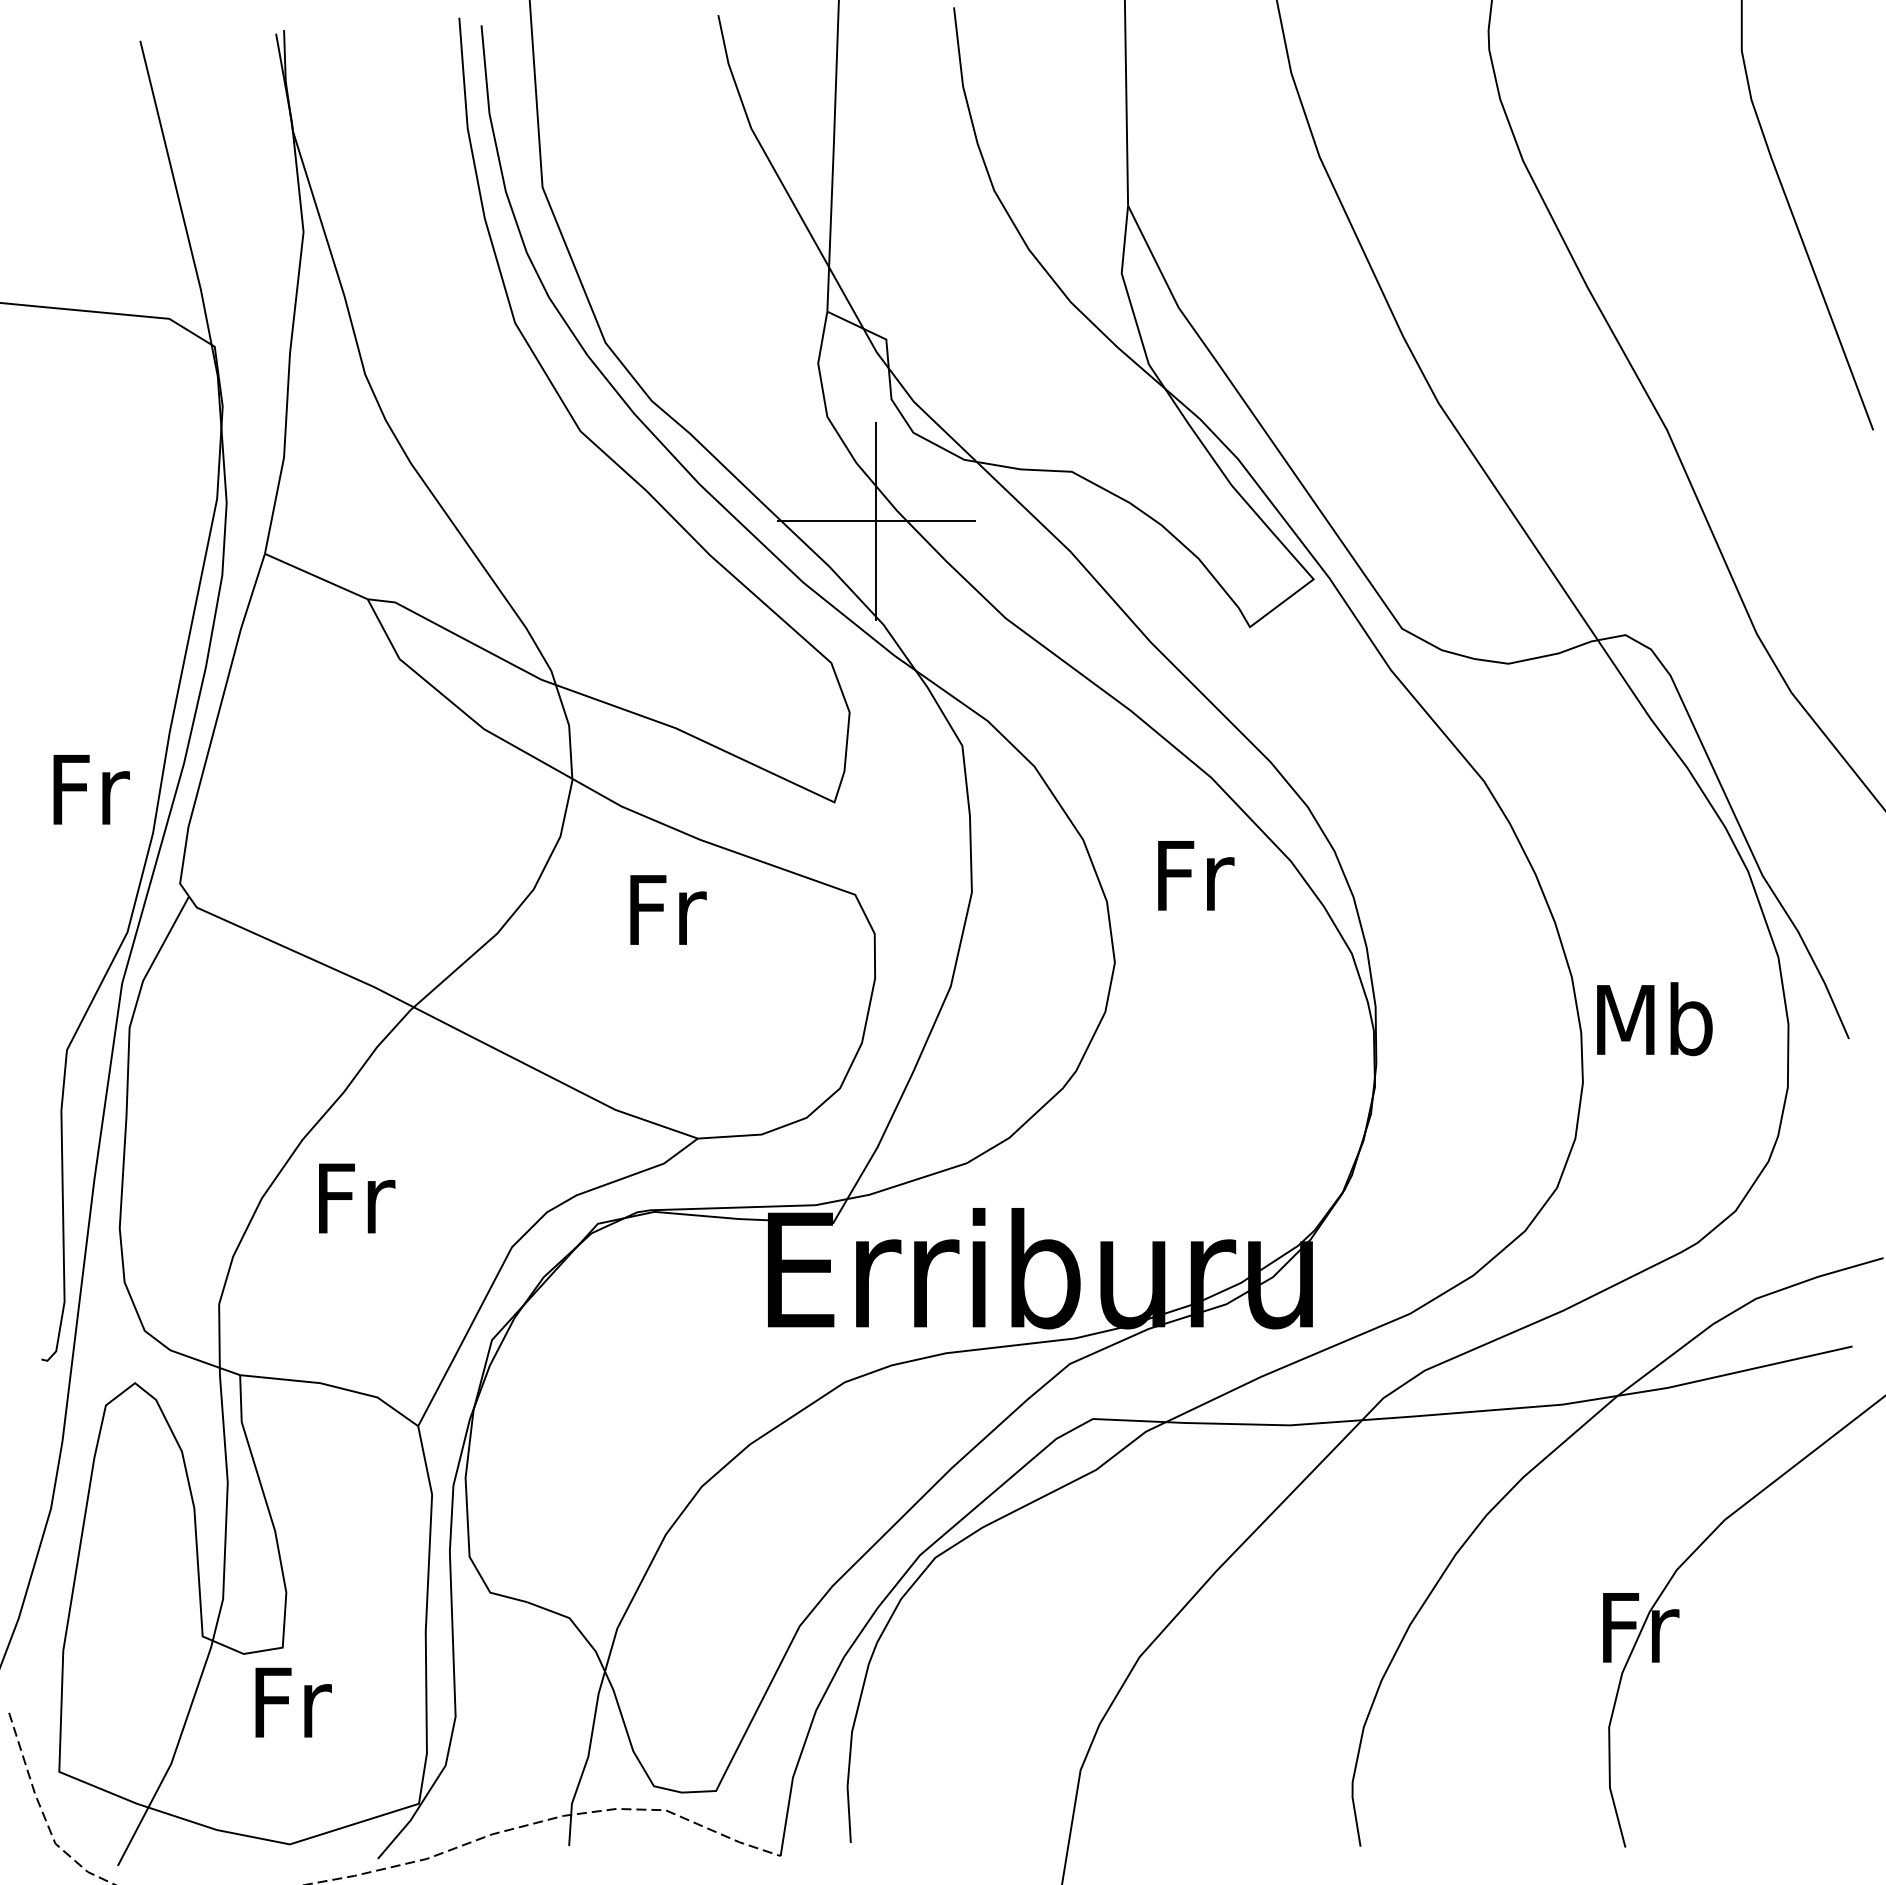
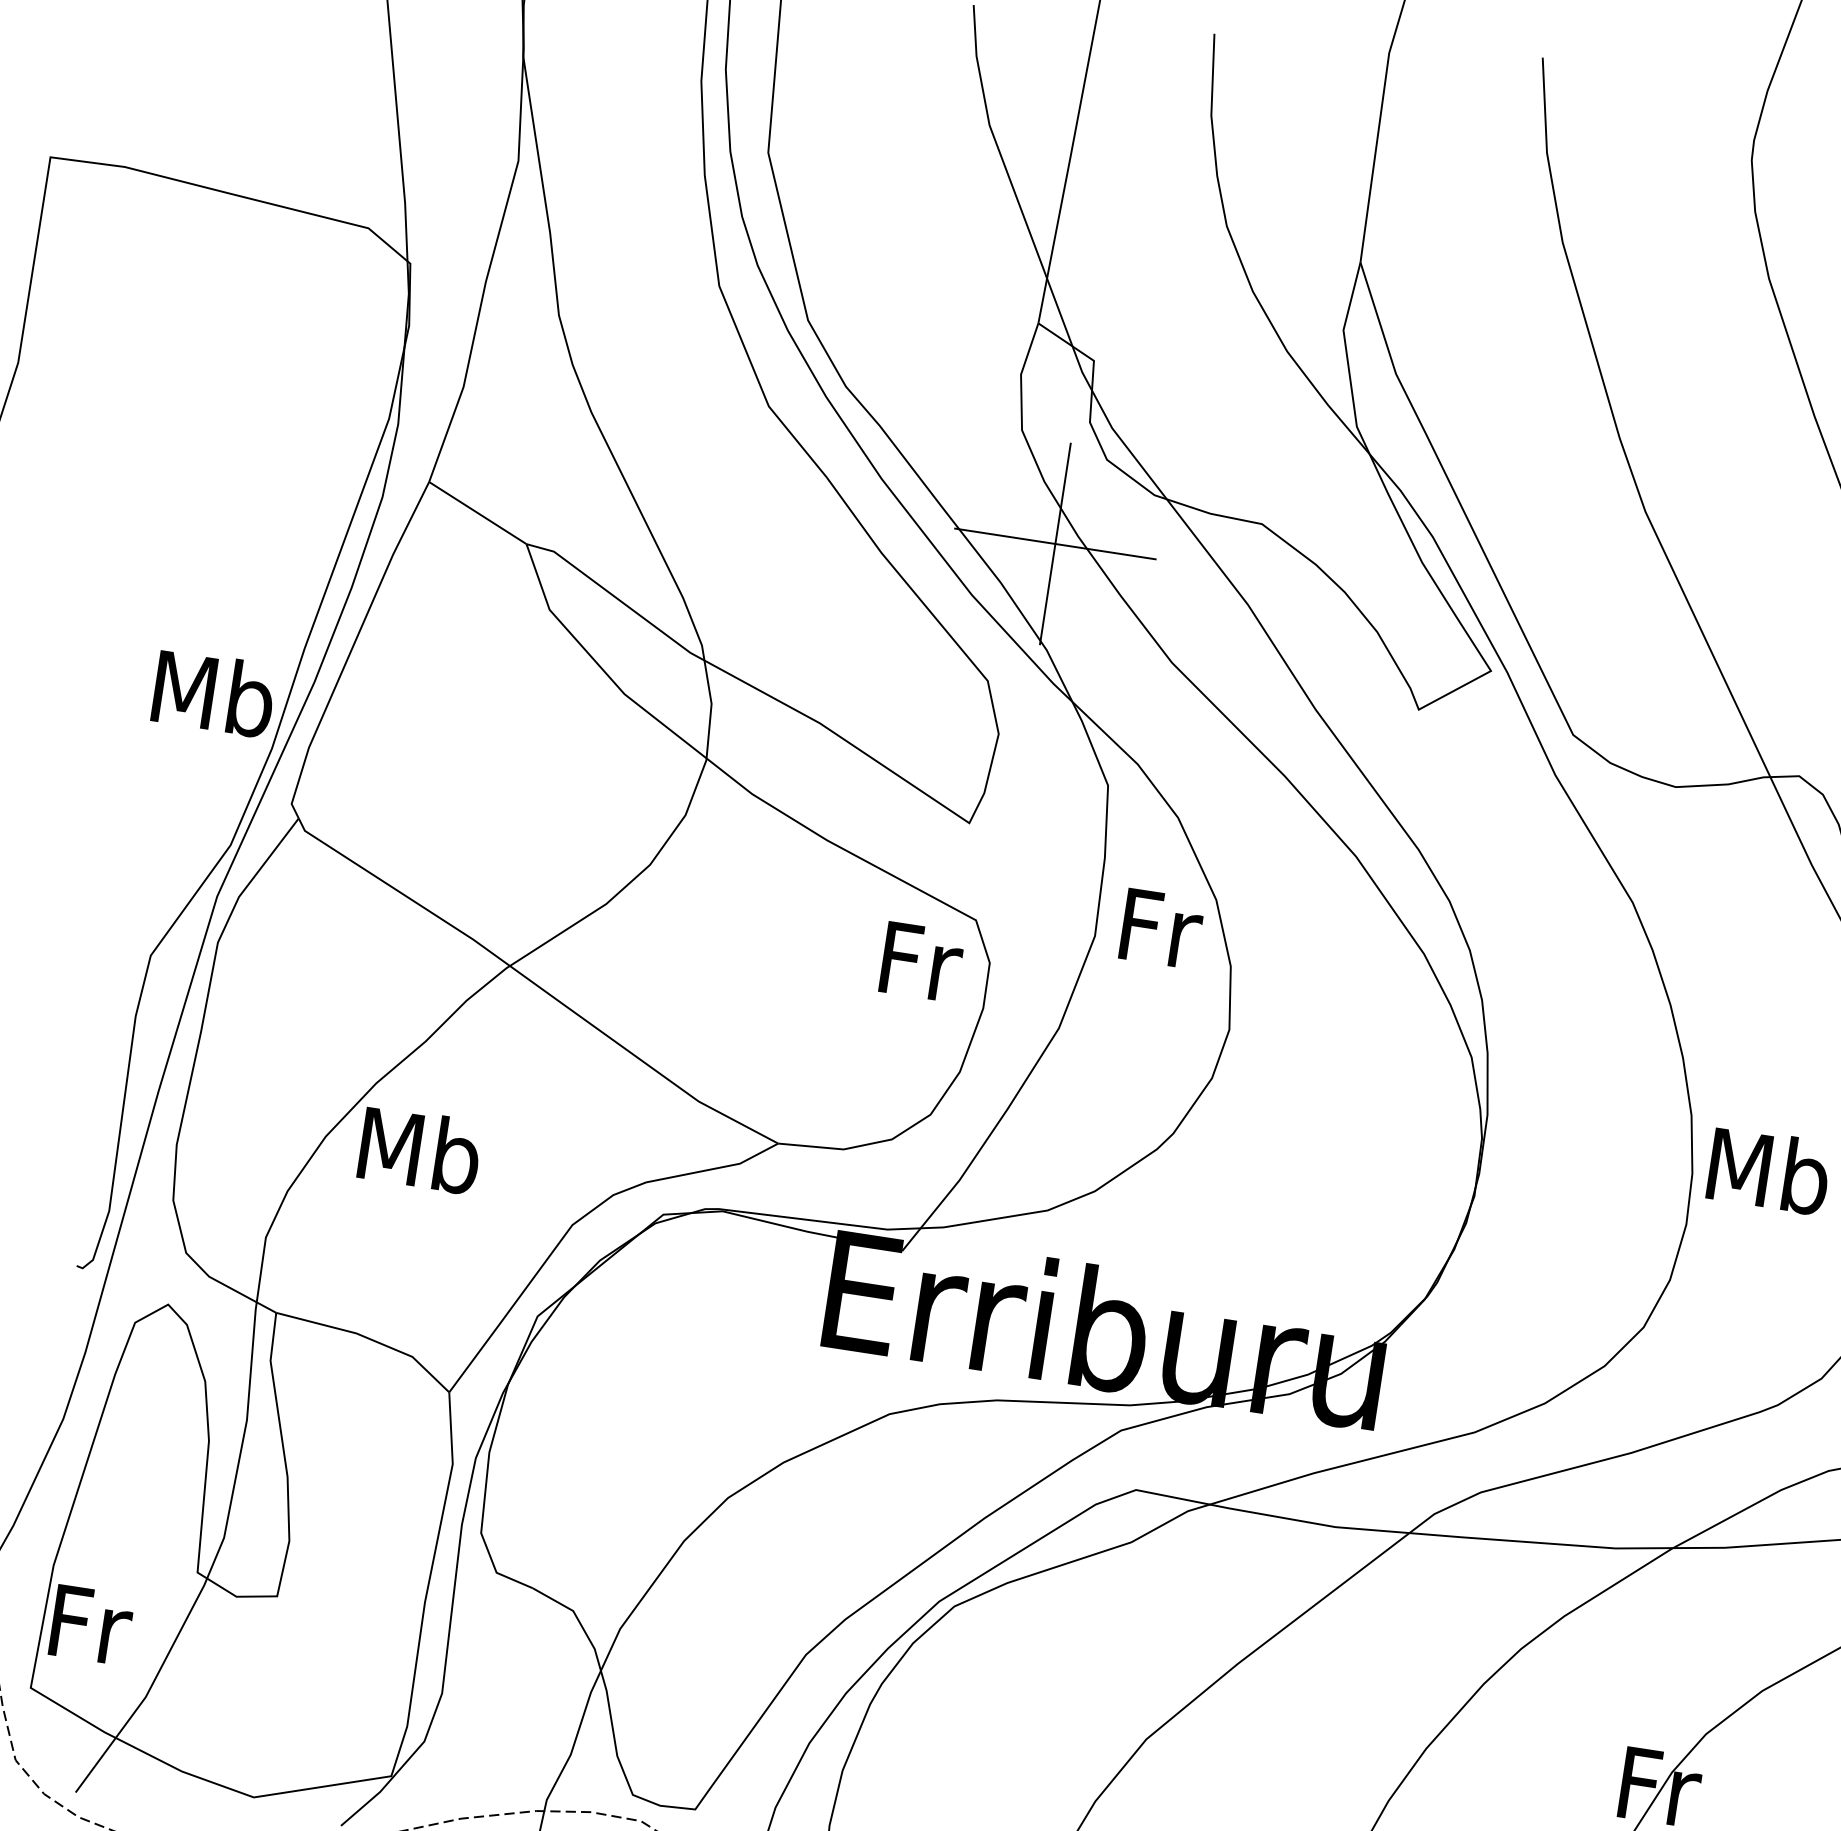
text: (89, 788) -> (214, 693), Fr -> Mb
text: (1196, 875) -> (1162, 928), moved
text: (668, 909) -> (922, 961), moved
text: (354, 1197) -> (420, 1150), Fr -> Mb
text: (293, 1702) -> (91, 1625), moved

